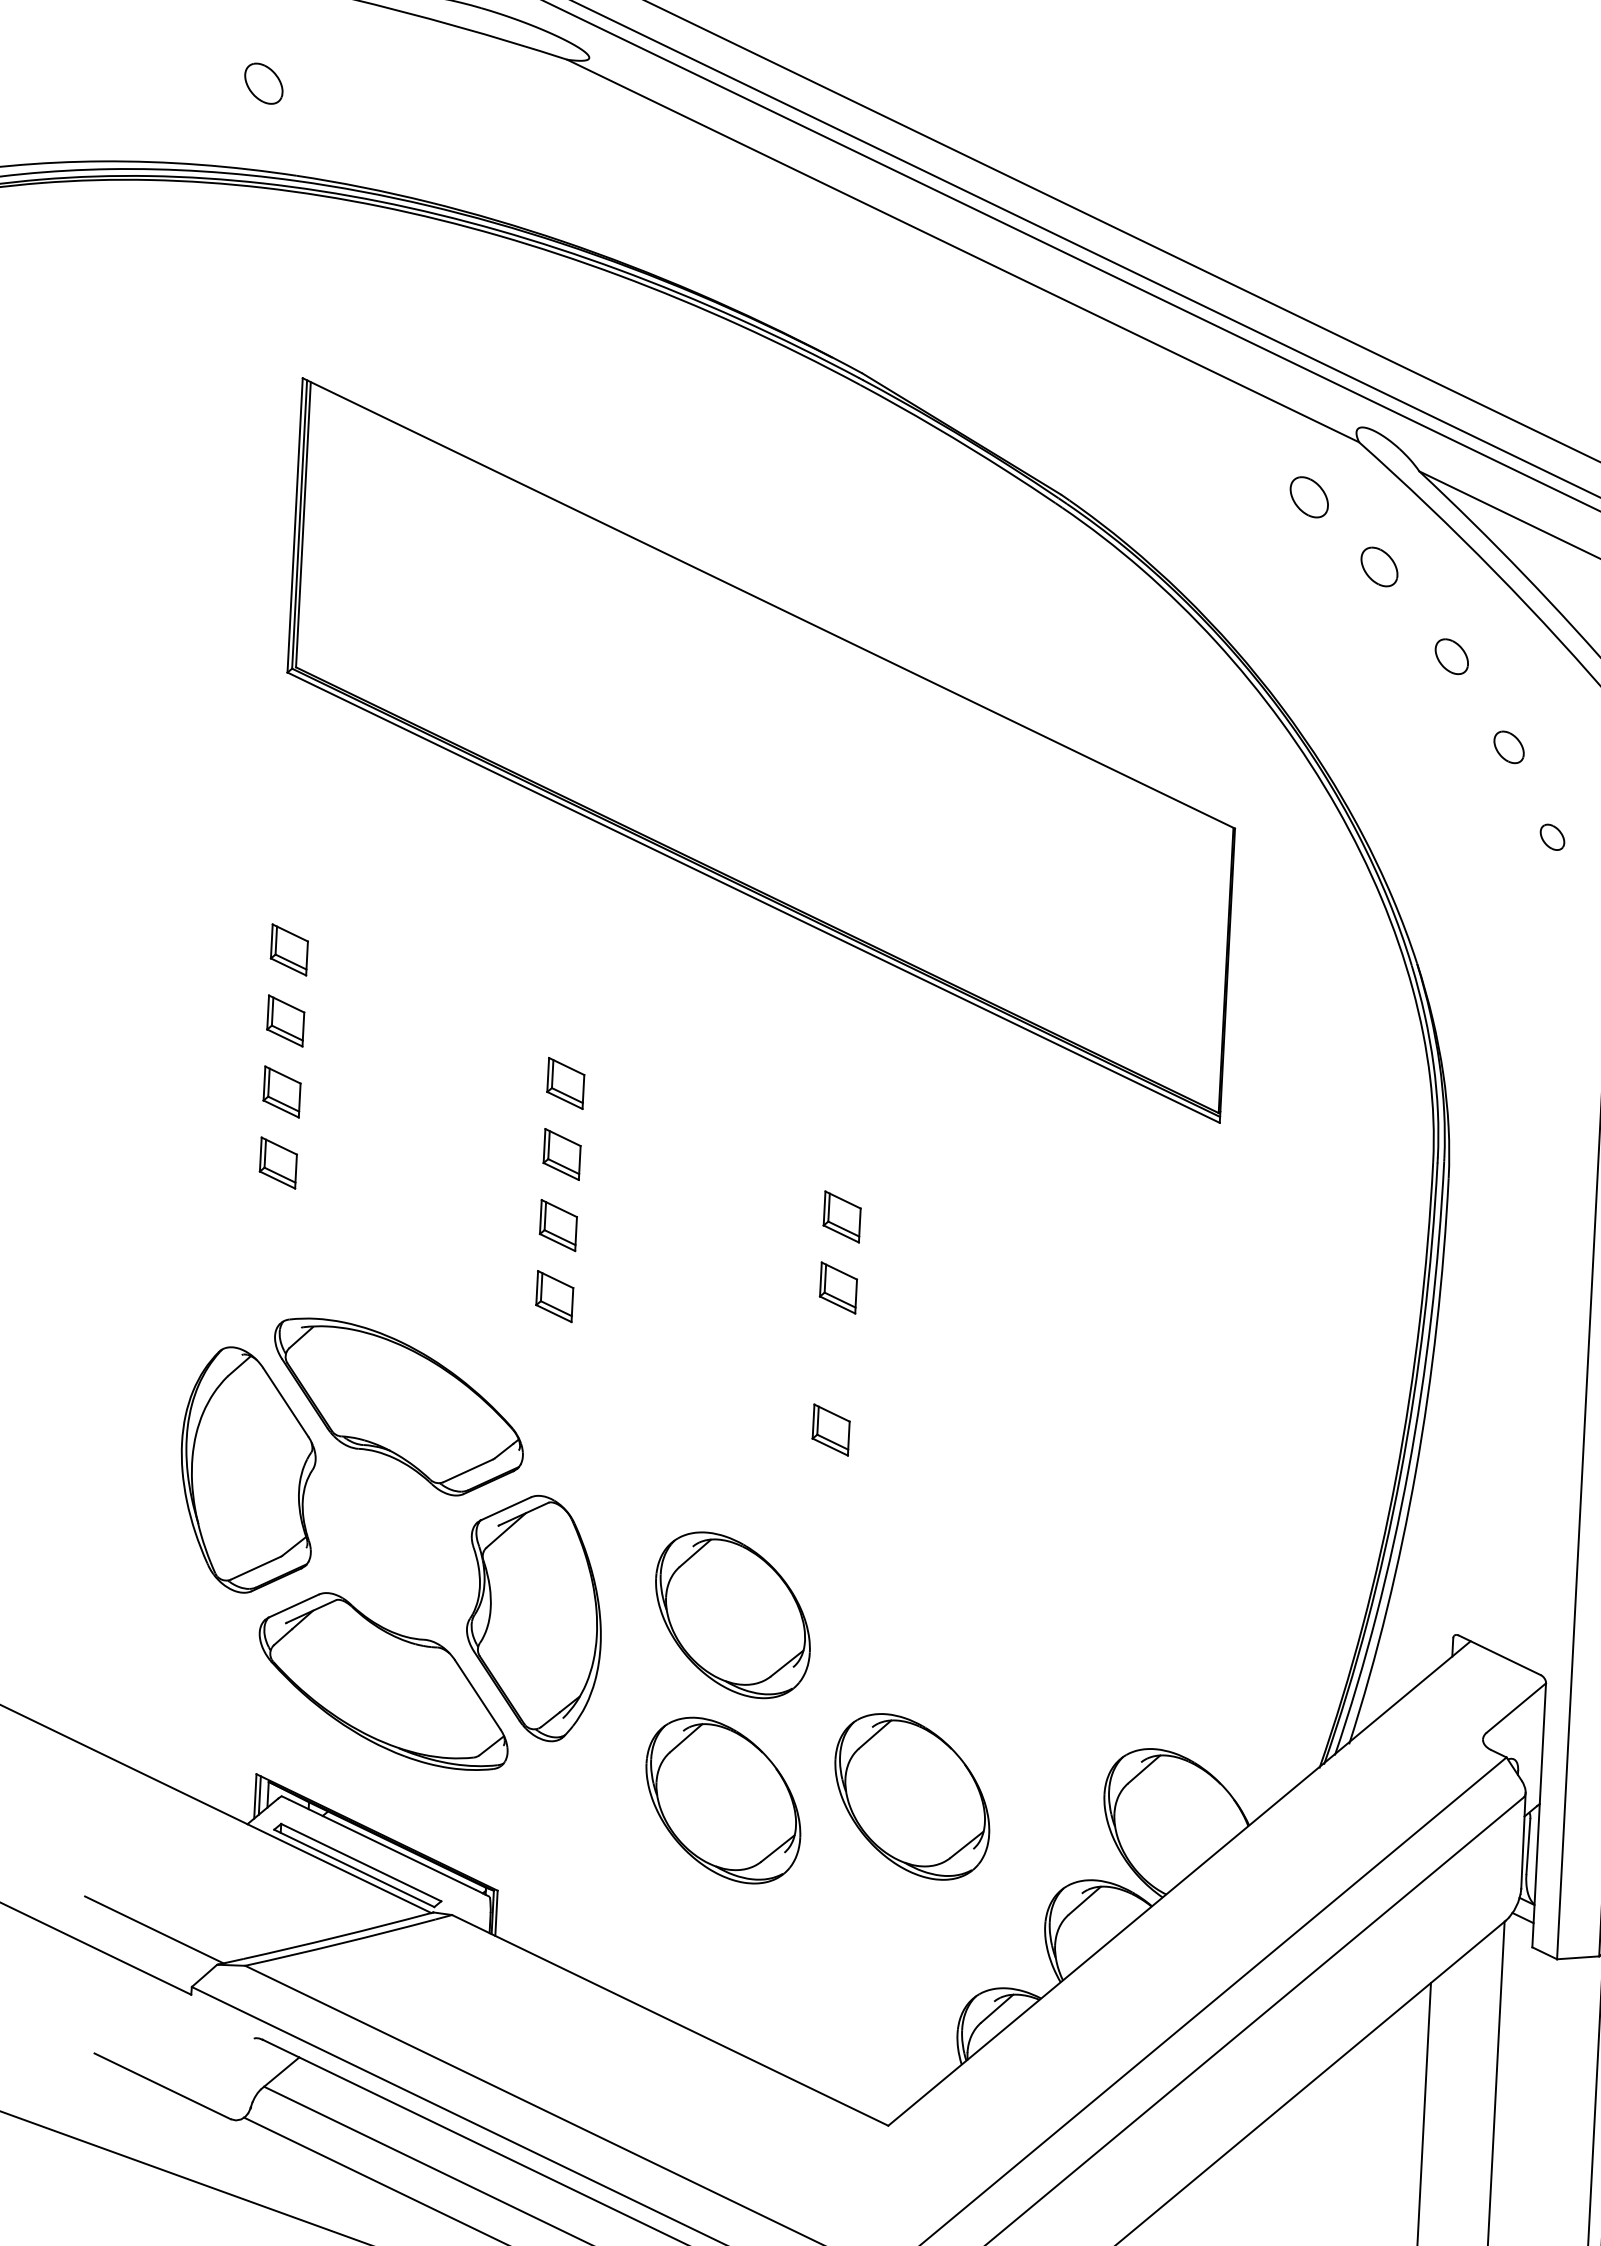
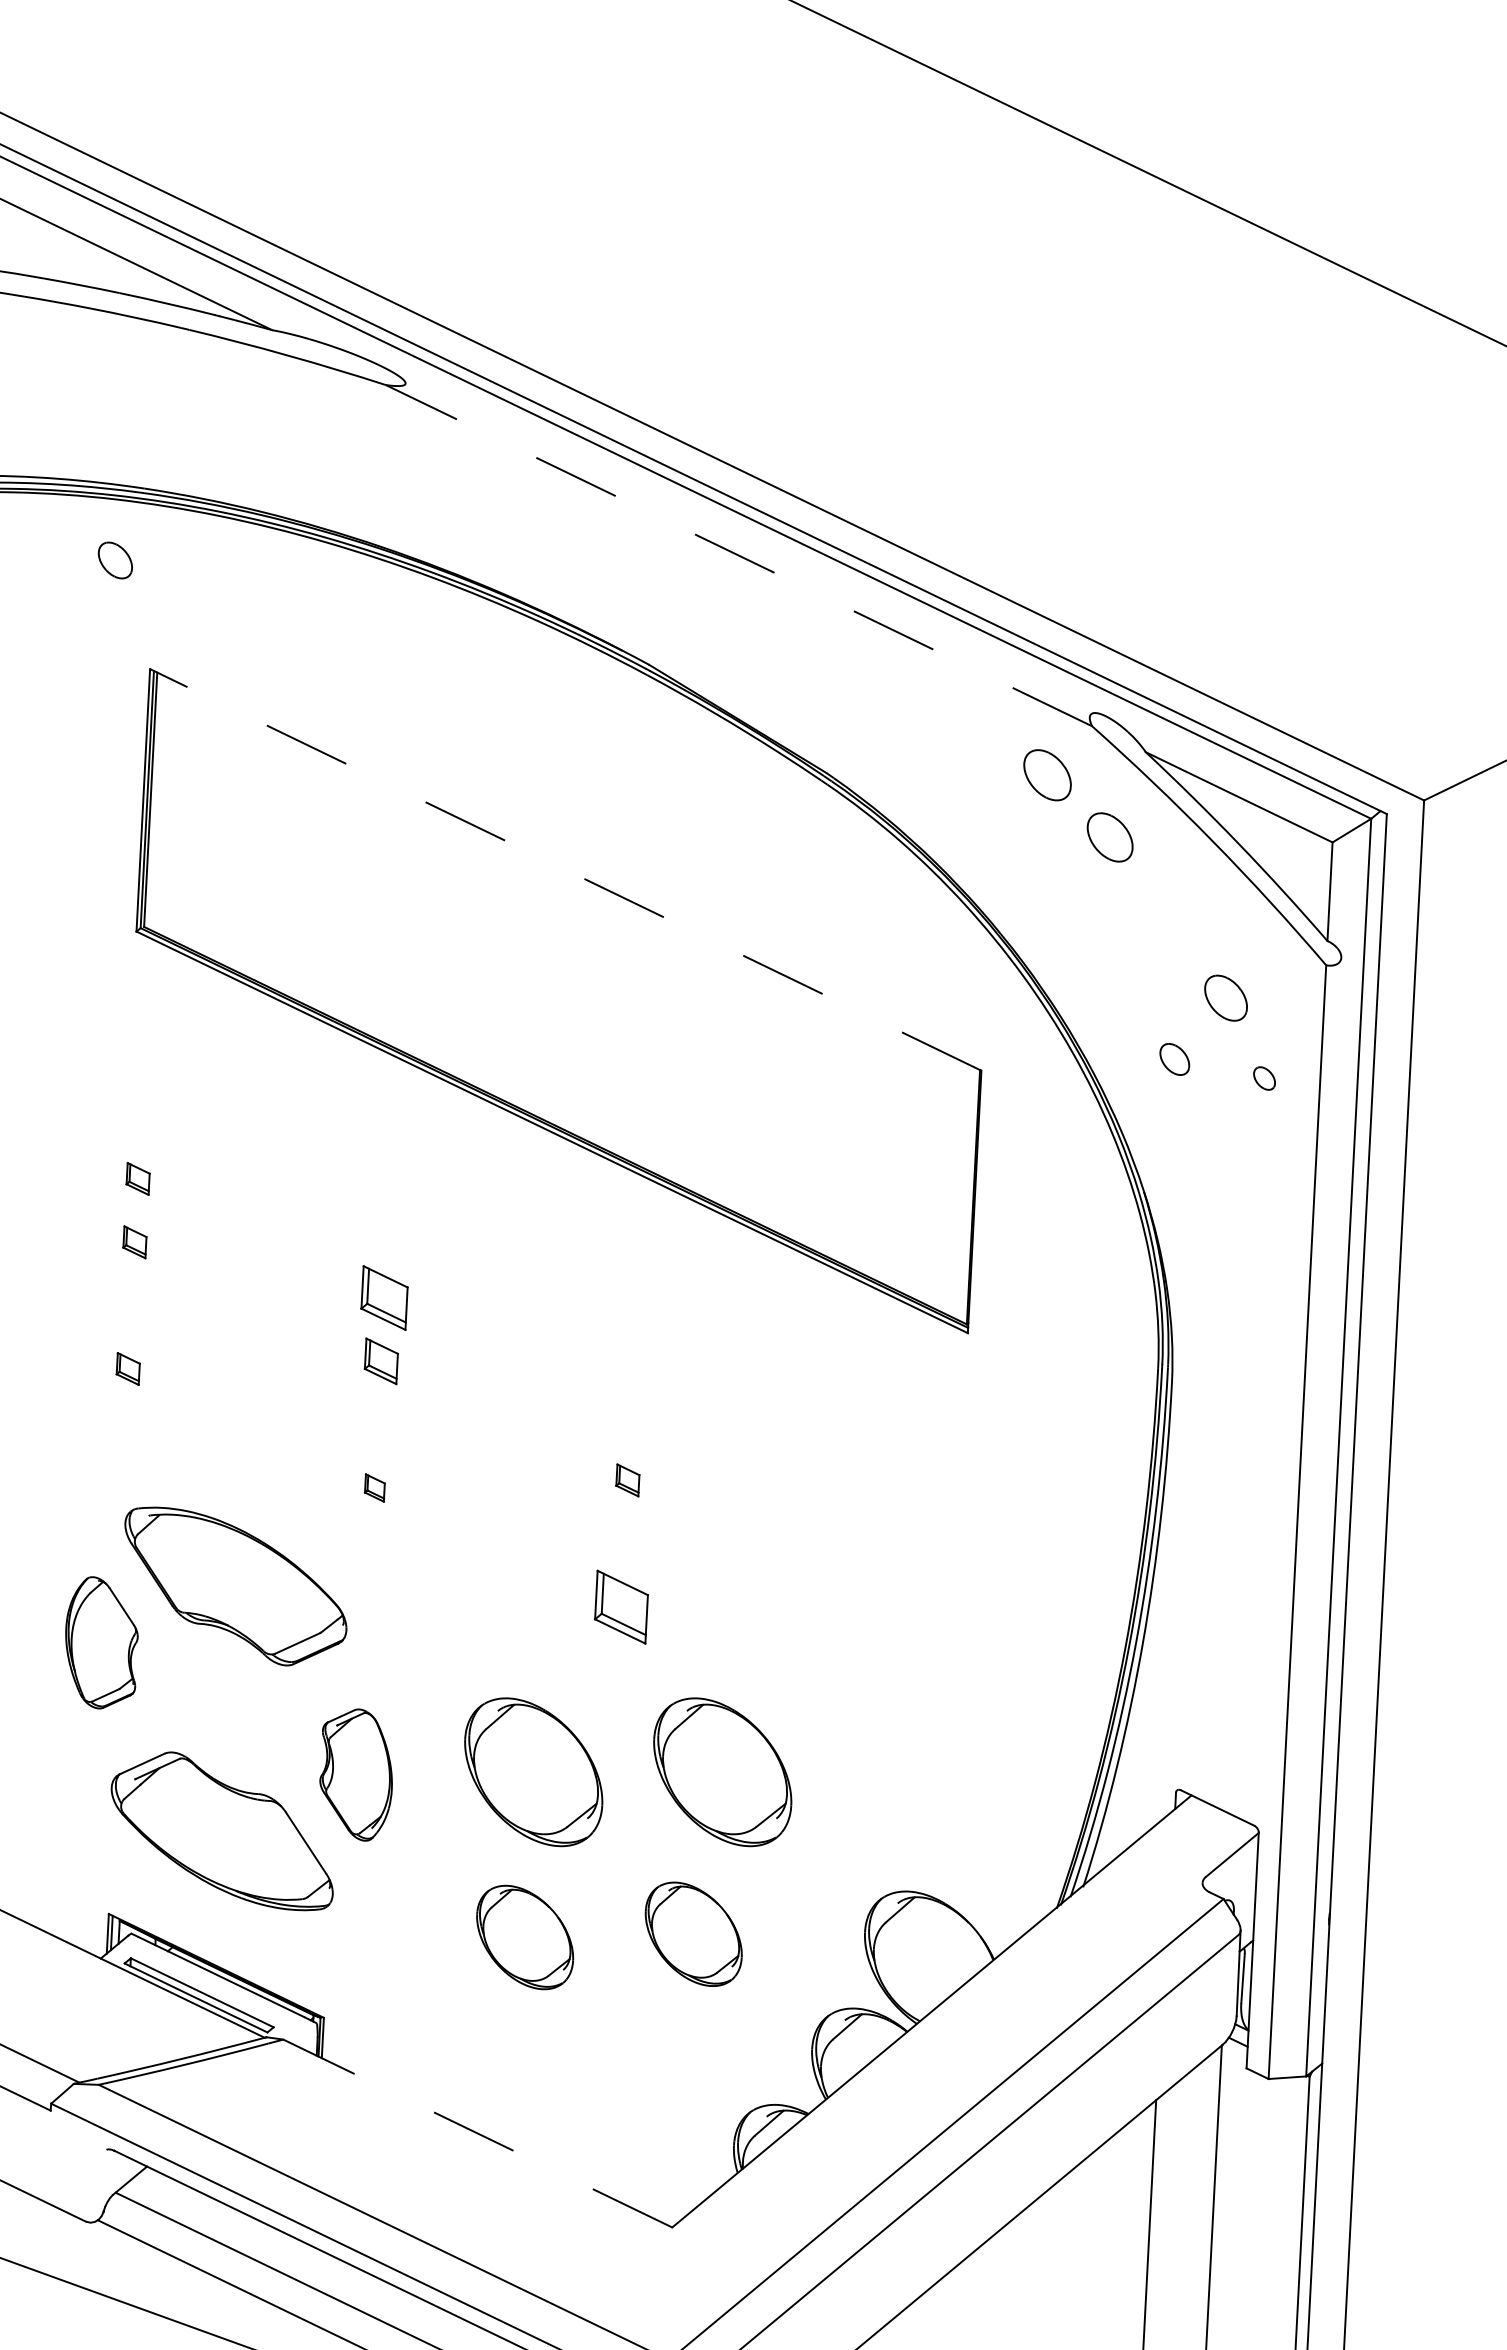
part: (262, 83) -> (114, 560), moved
line: (962, 250) -> (738, 555), solid -> dashed
part: (1309, 497) -> (1047, 775), size x1.4
part: (1379, 567) -> (1110, 837), size x1.4
line: (768, 602) -> (565, 869), solid -> dashed
part: (1451, 656) -> (1174, 1059), moved
part: (1508, 747) -> (1225, 998), size x1.6
part: (288, 949) -> (137, 1178), size x0.7
part: (285, 1021) -> (134, 1242), size x0.7
part: (565, 1082) -> (384, 1297), size x1.4
part: (281, 1091) -> (131, 1305), removed
part: (277, 1162) -> (127, 1368), size x0.7
part: (841, 1216) -> (630, 1416), removed
part: (557, 1225) -> (377, 1424), removed
part: (838, 1288) -> (627, 1480), size x0.7
part: (554, 1295) -> (374, 1487), size x0.6
part: (830, 1429) -> (620, 1606), size x1.6
part: (248, 1469) -> (101, 1642), size x0.6
part: (944, 1615) -> (722, 1772), added
part: (533, 1617) -> (355, 1774), size x0.6
part: (912, 1797) -> (693, 1934), size x0.7
part: (722, 1800) -> (524, 1937), size x0.7
line: (669, 2020) -> (477, 2133), solid -> dashed

